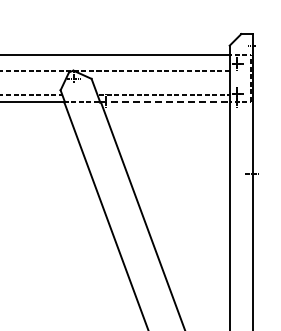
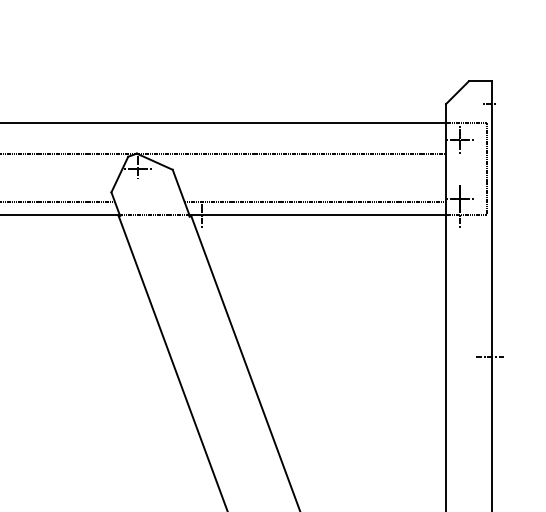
line: (164, 101) -> (316, 214), dashed -> solid

